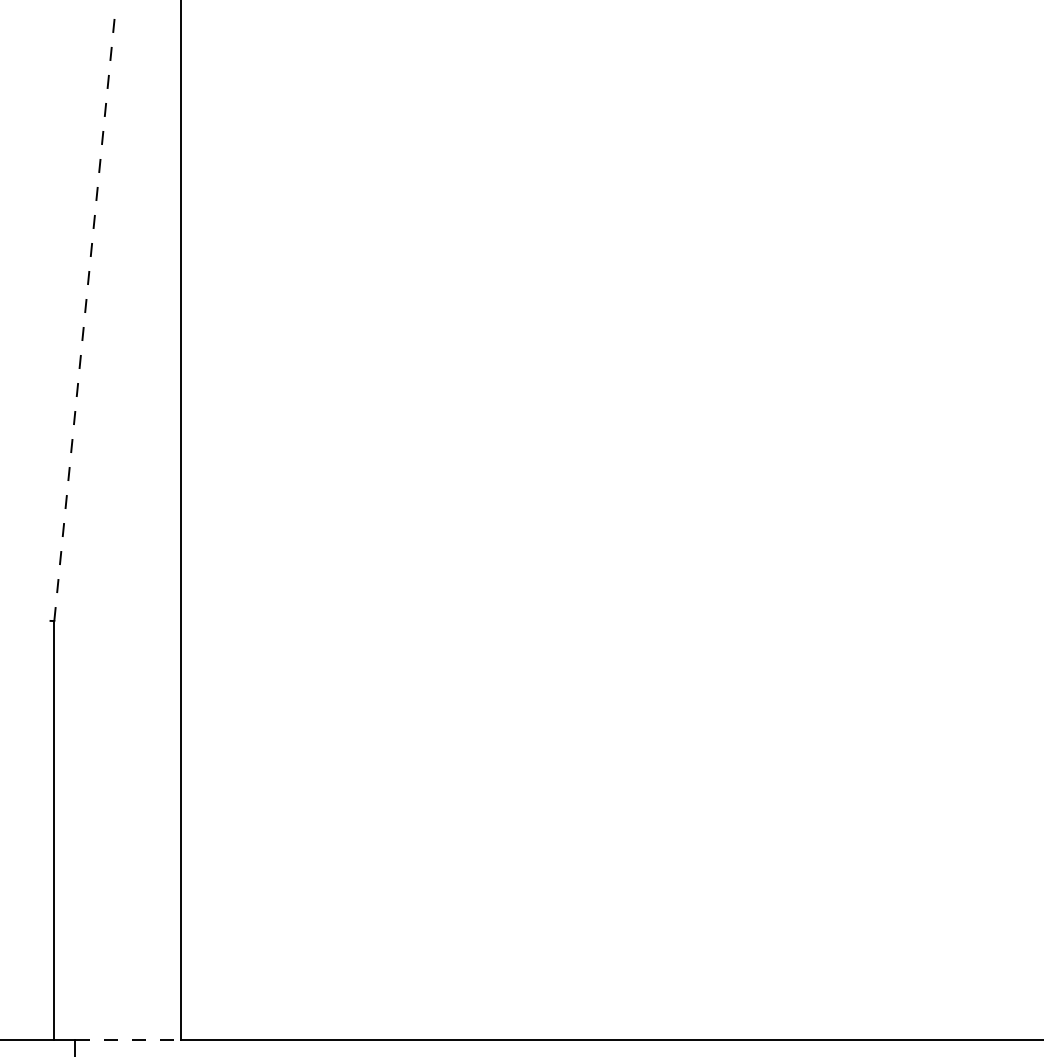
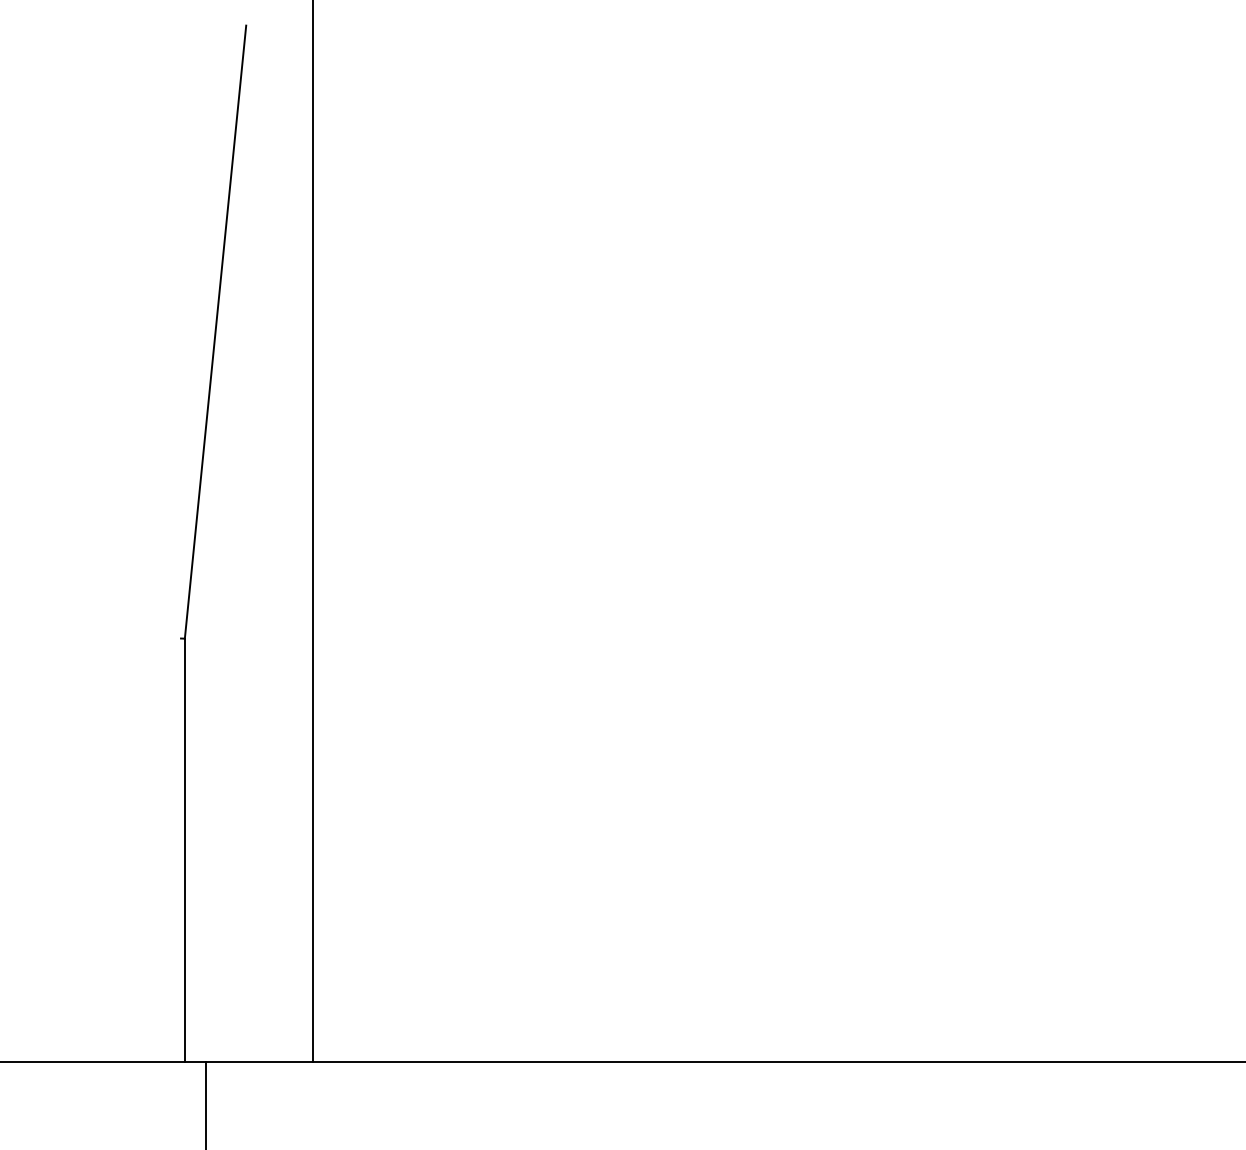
line: (84, 317) -> (215, 331), dashed -> solid
line: (129, 1040) -> (260, 1062), dashed -> solid

